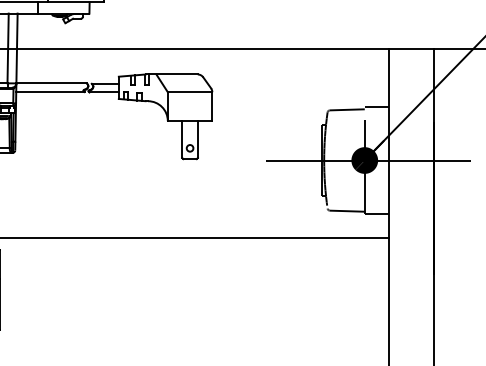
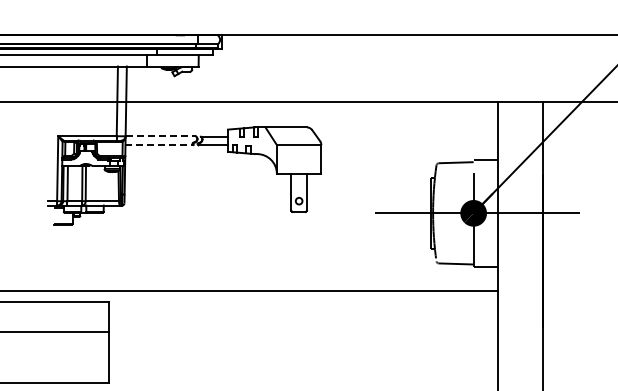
line: (52, 83) -> (161, 136), solid -> dashed
line: (50, 91) -> (159, 144), solid -> dashed

